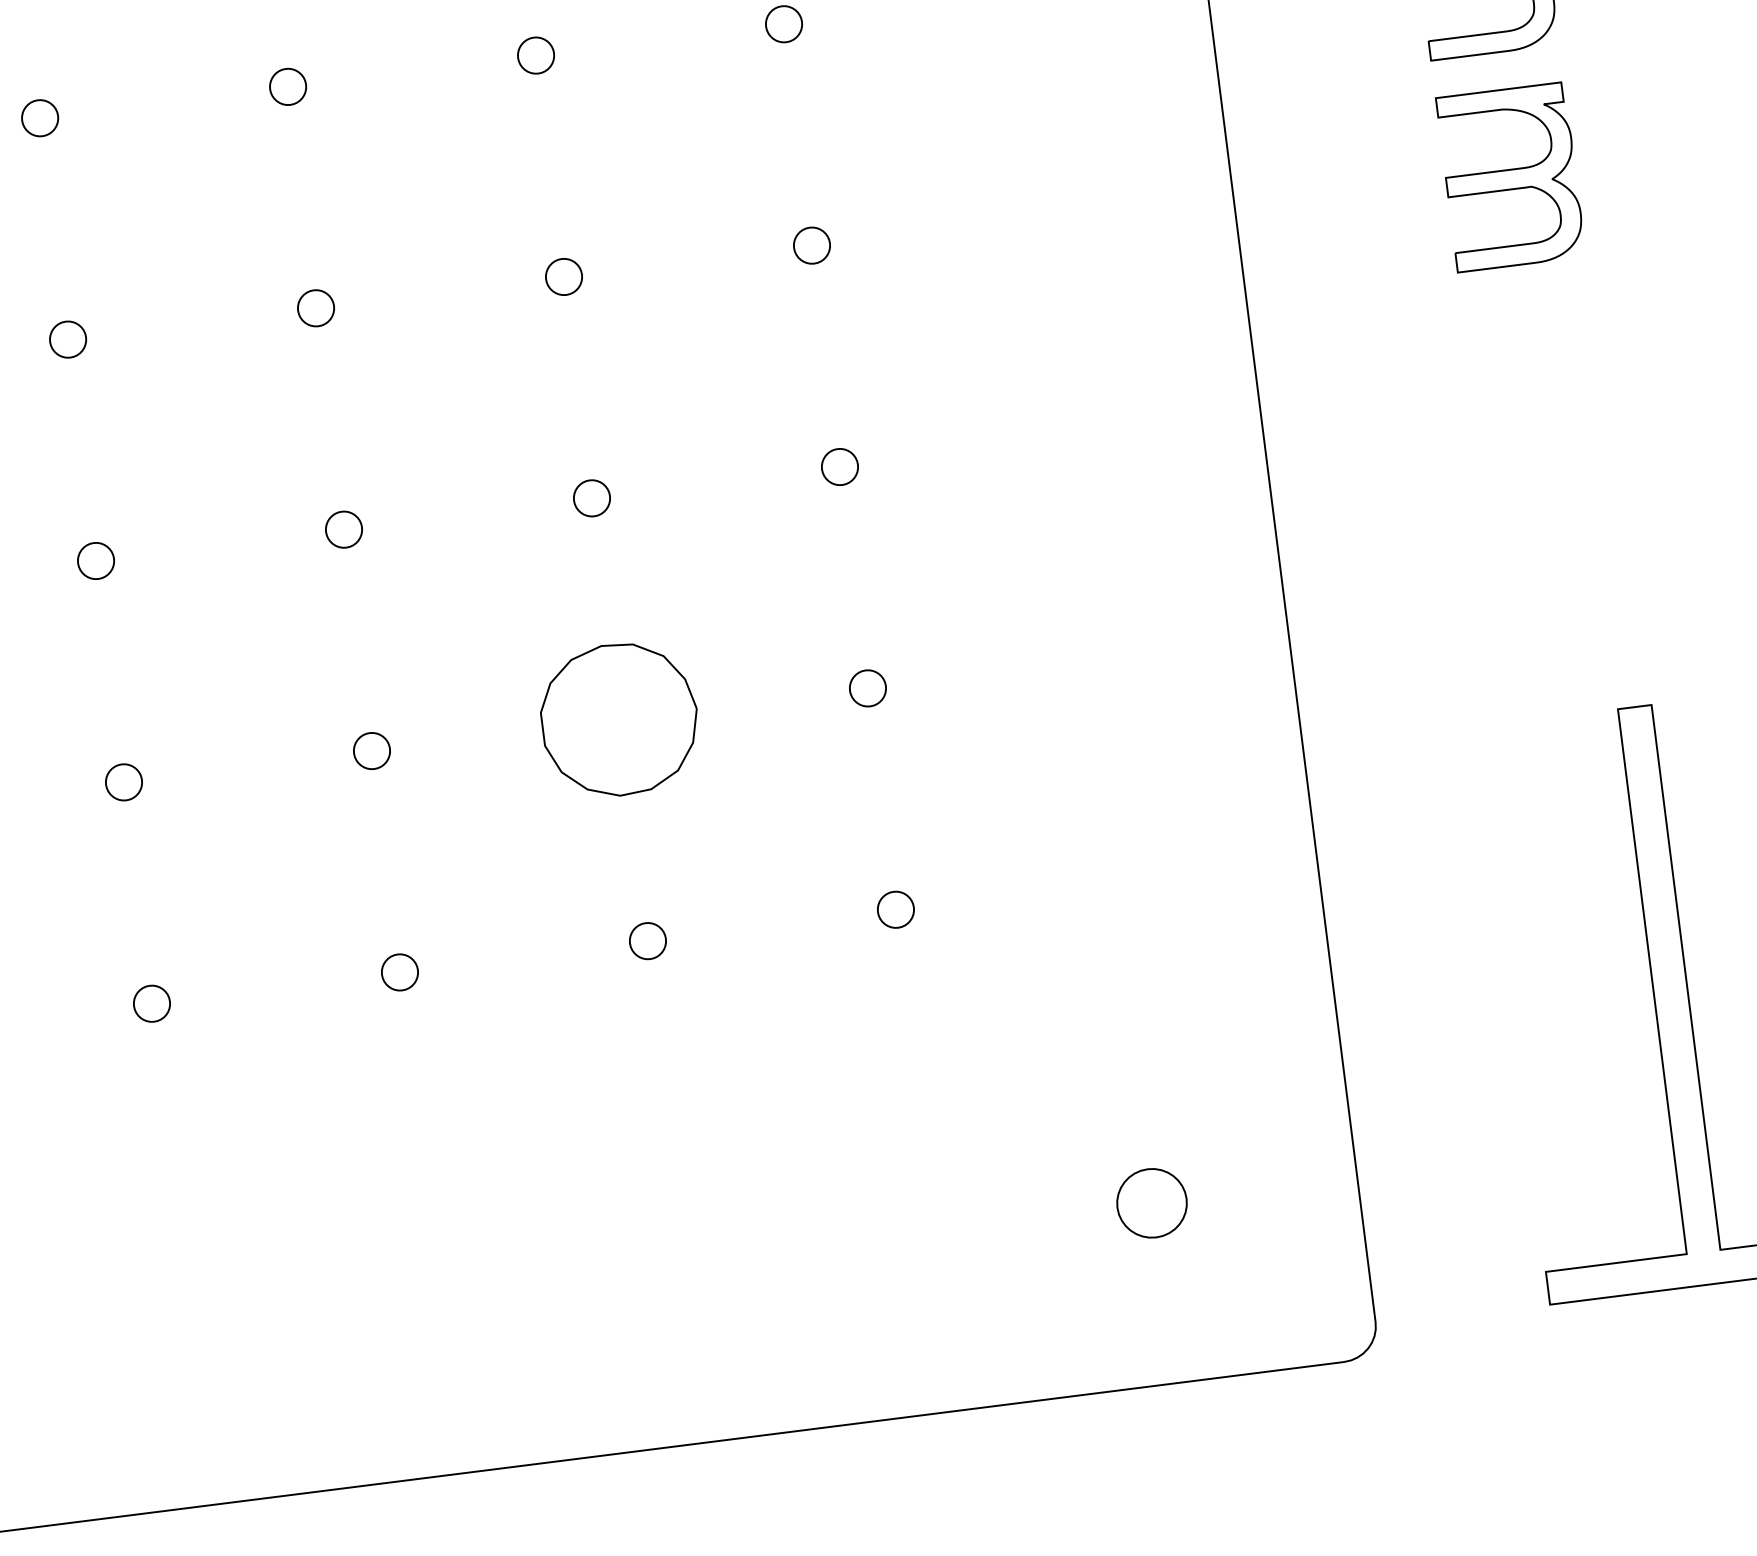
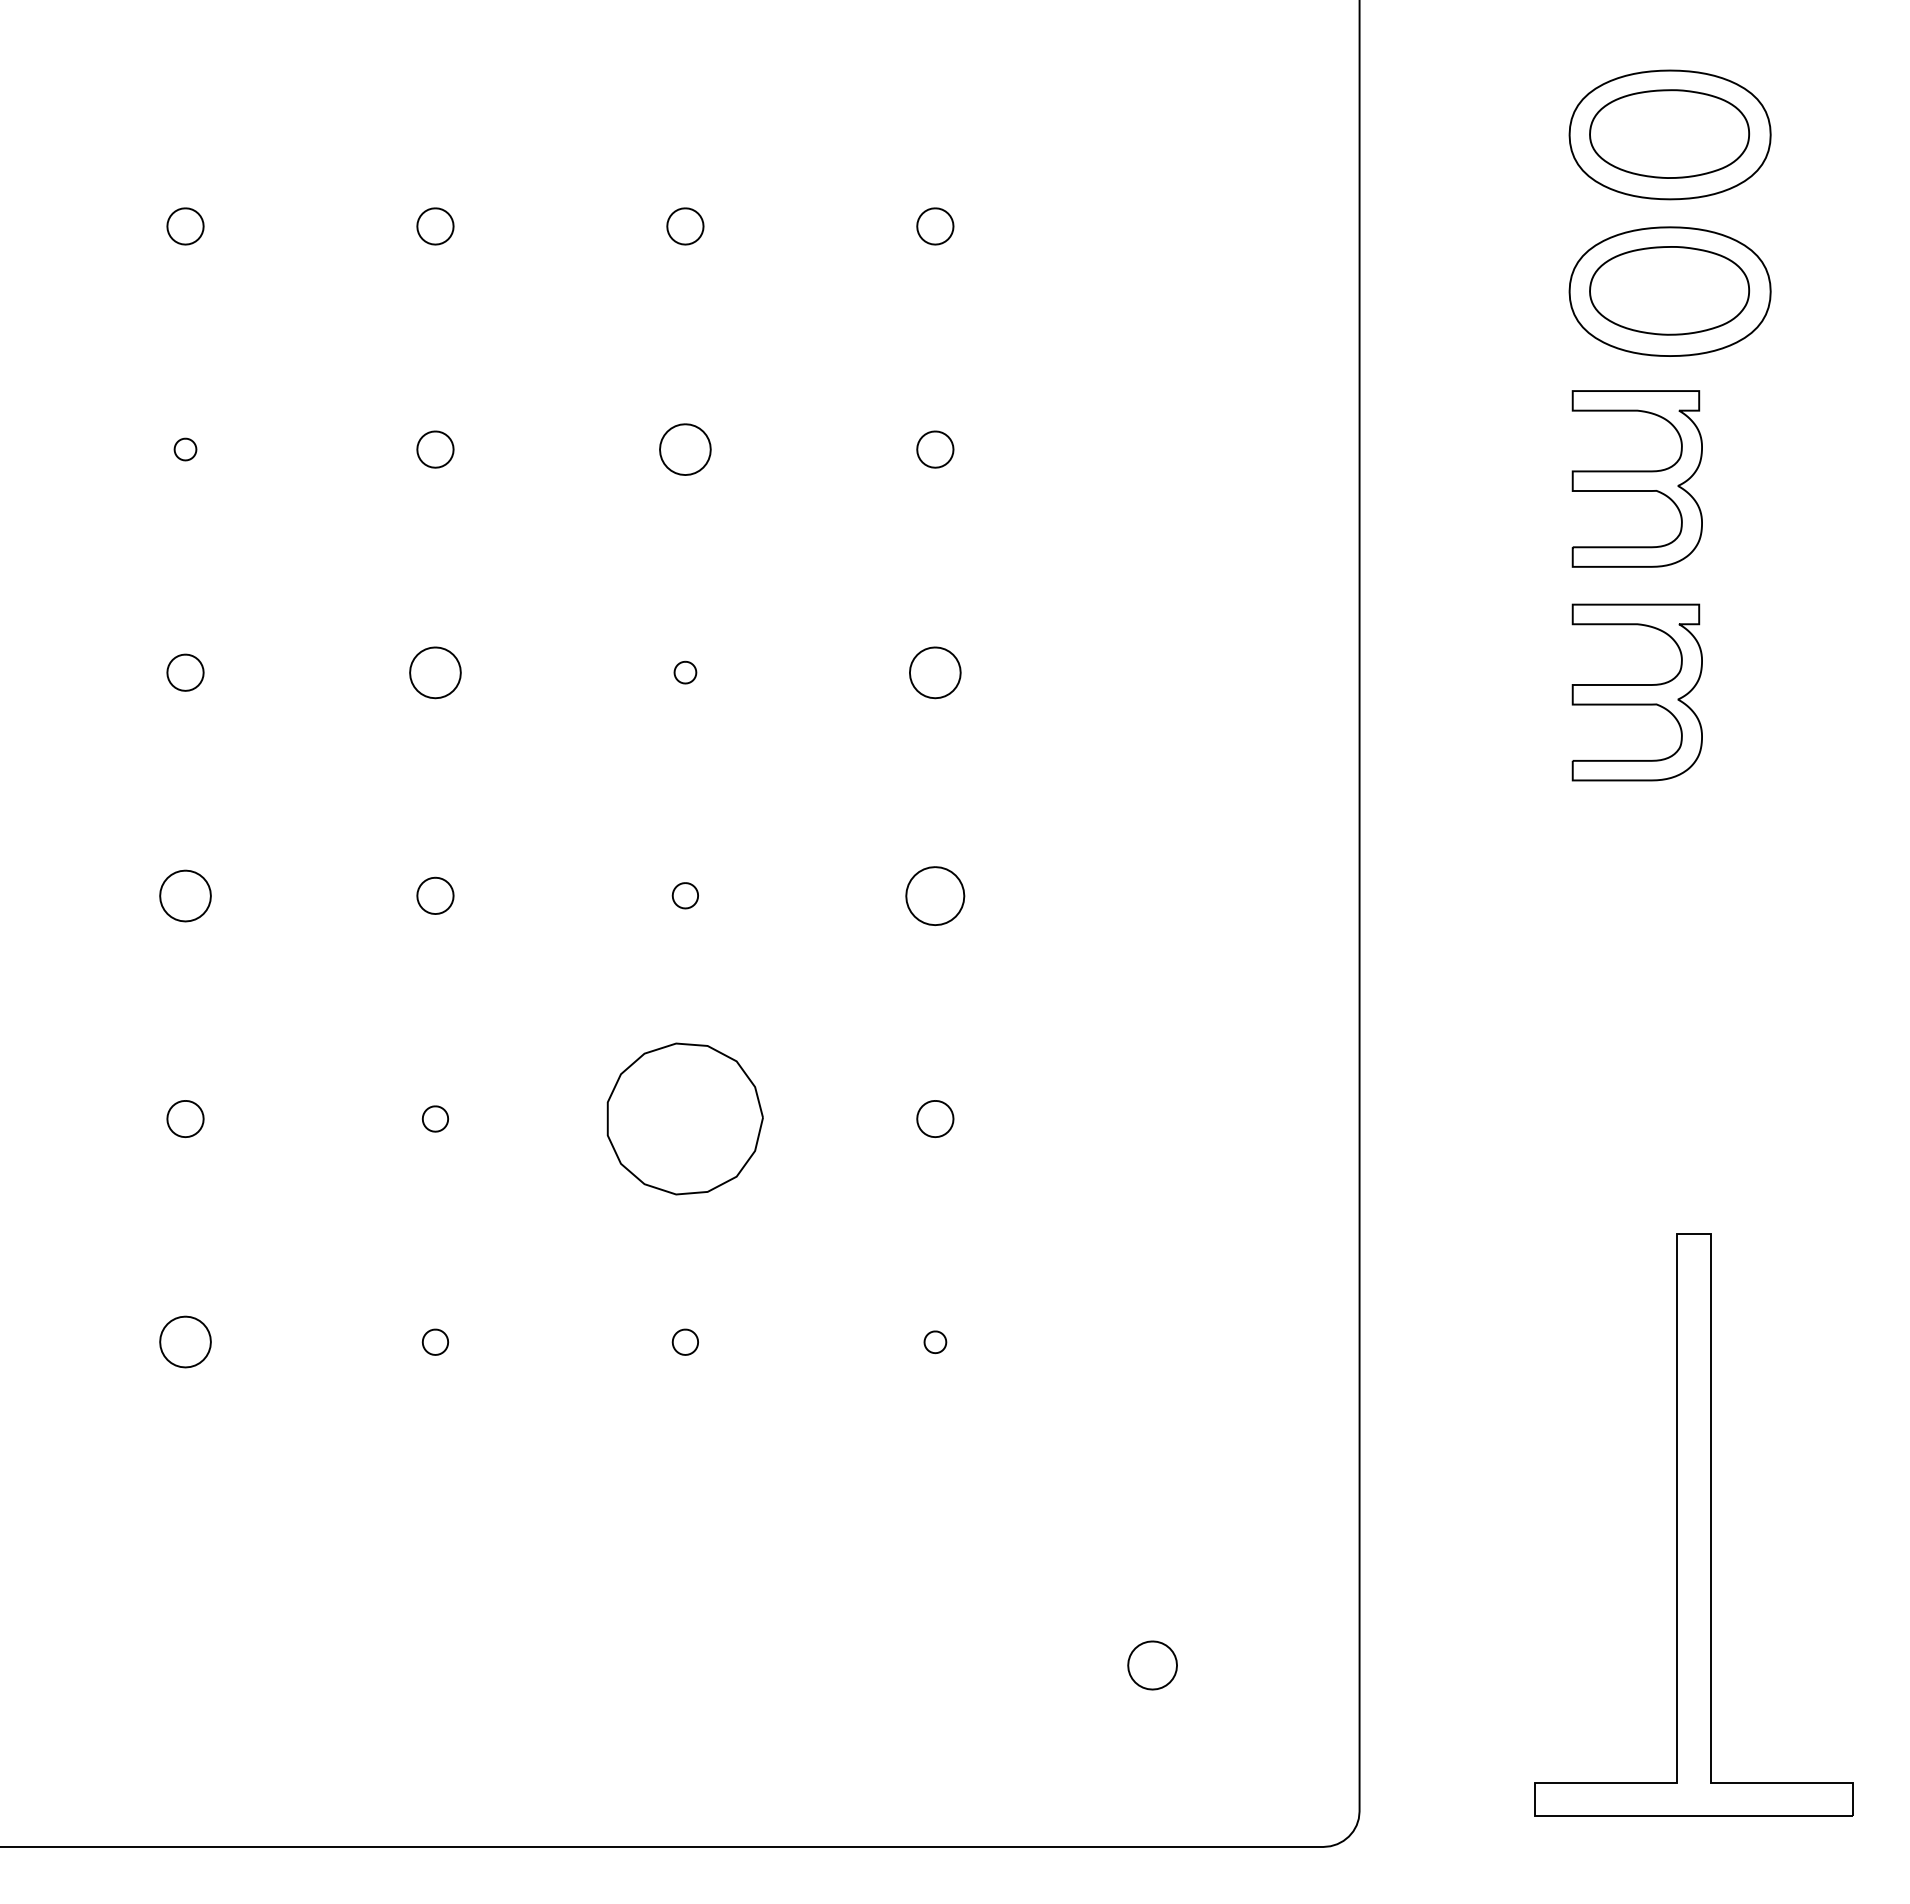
part: (536, 55) -> (685, 449), size x1.4
part: (40, 118) -> (185, 449), size x0.6
part: (812, 245) -> (935, 672), size x1.4
part: (564, 276) -> (685, 672), size x0.6
part: (316, 308) -> (435, 672), size x1.4
part: (840, 466) -> (935, 895), size x1.6
part: (592, 497) -> (685, 895), size x0.7
part: (95, 560) -> (185, 895), size x1.4
part: (371, 750) -> (435, 1118), size x0.7
part: (896, 910) -> (935, 1342), size x0.6
part: (648, 941) -> (685, 1342), size x0.7
part: (400, 972) -> (435, 1342), size x0.7
part: (152, 1004) -> (185, 1342), size x1.4
part: (1151, 1203) -> (1152, 1665), size x0.7

